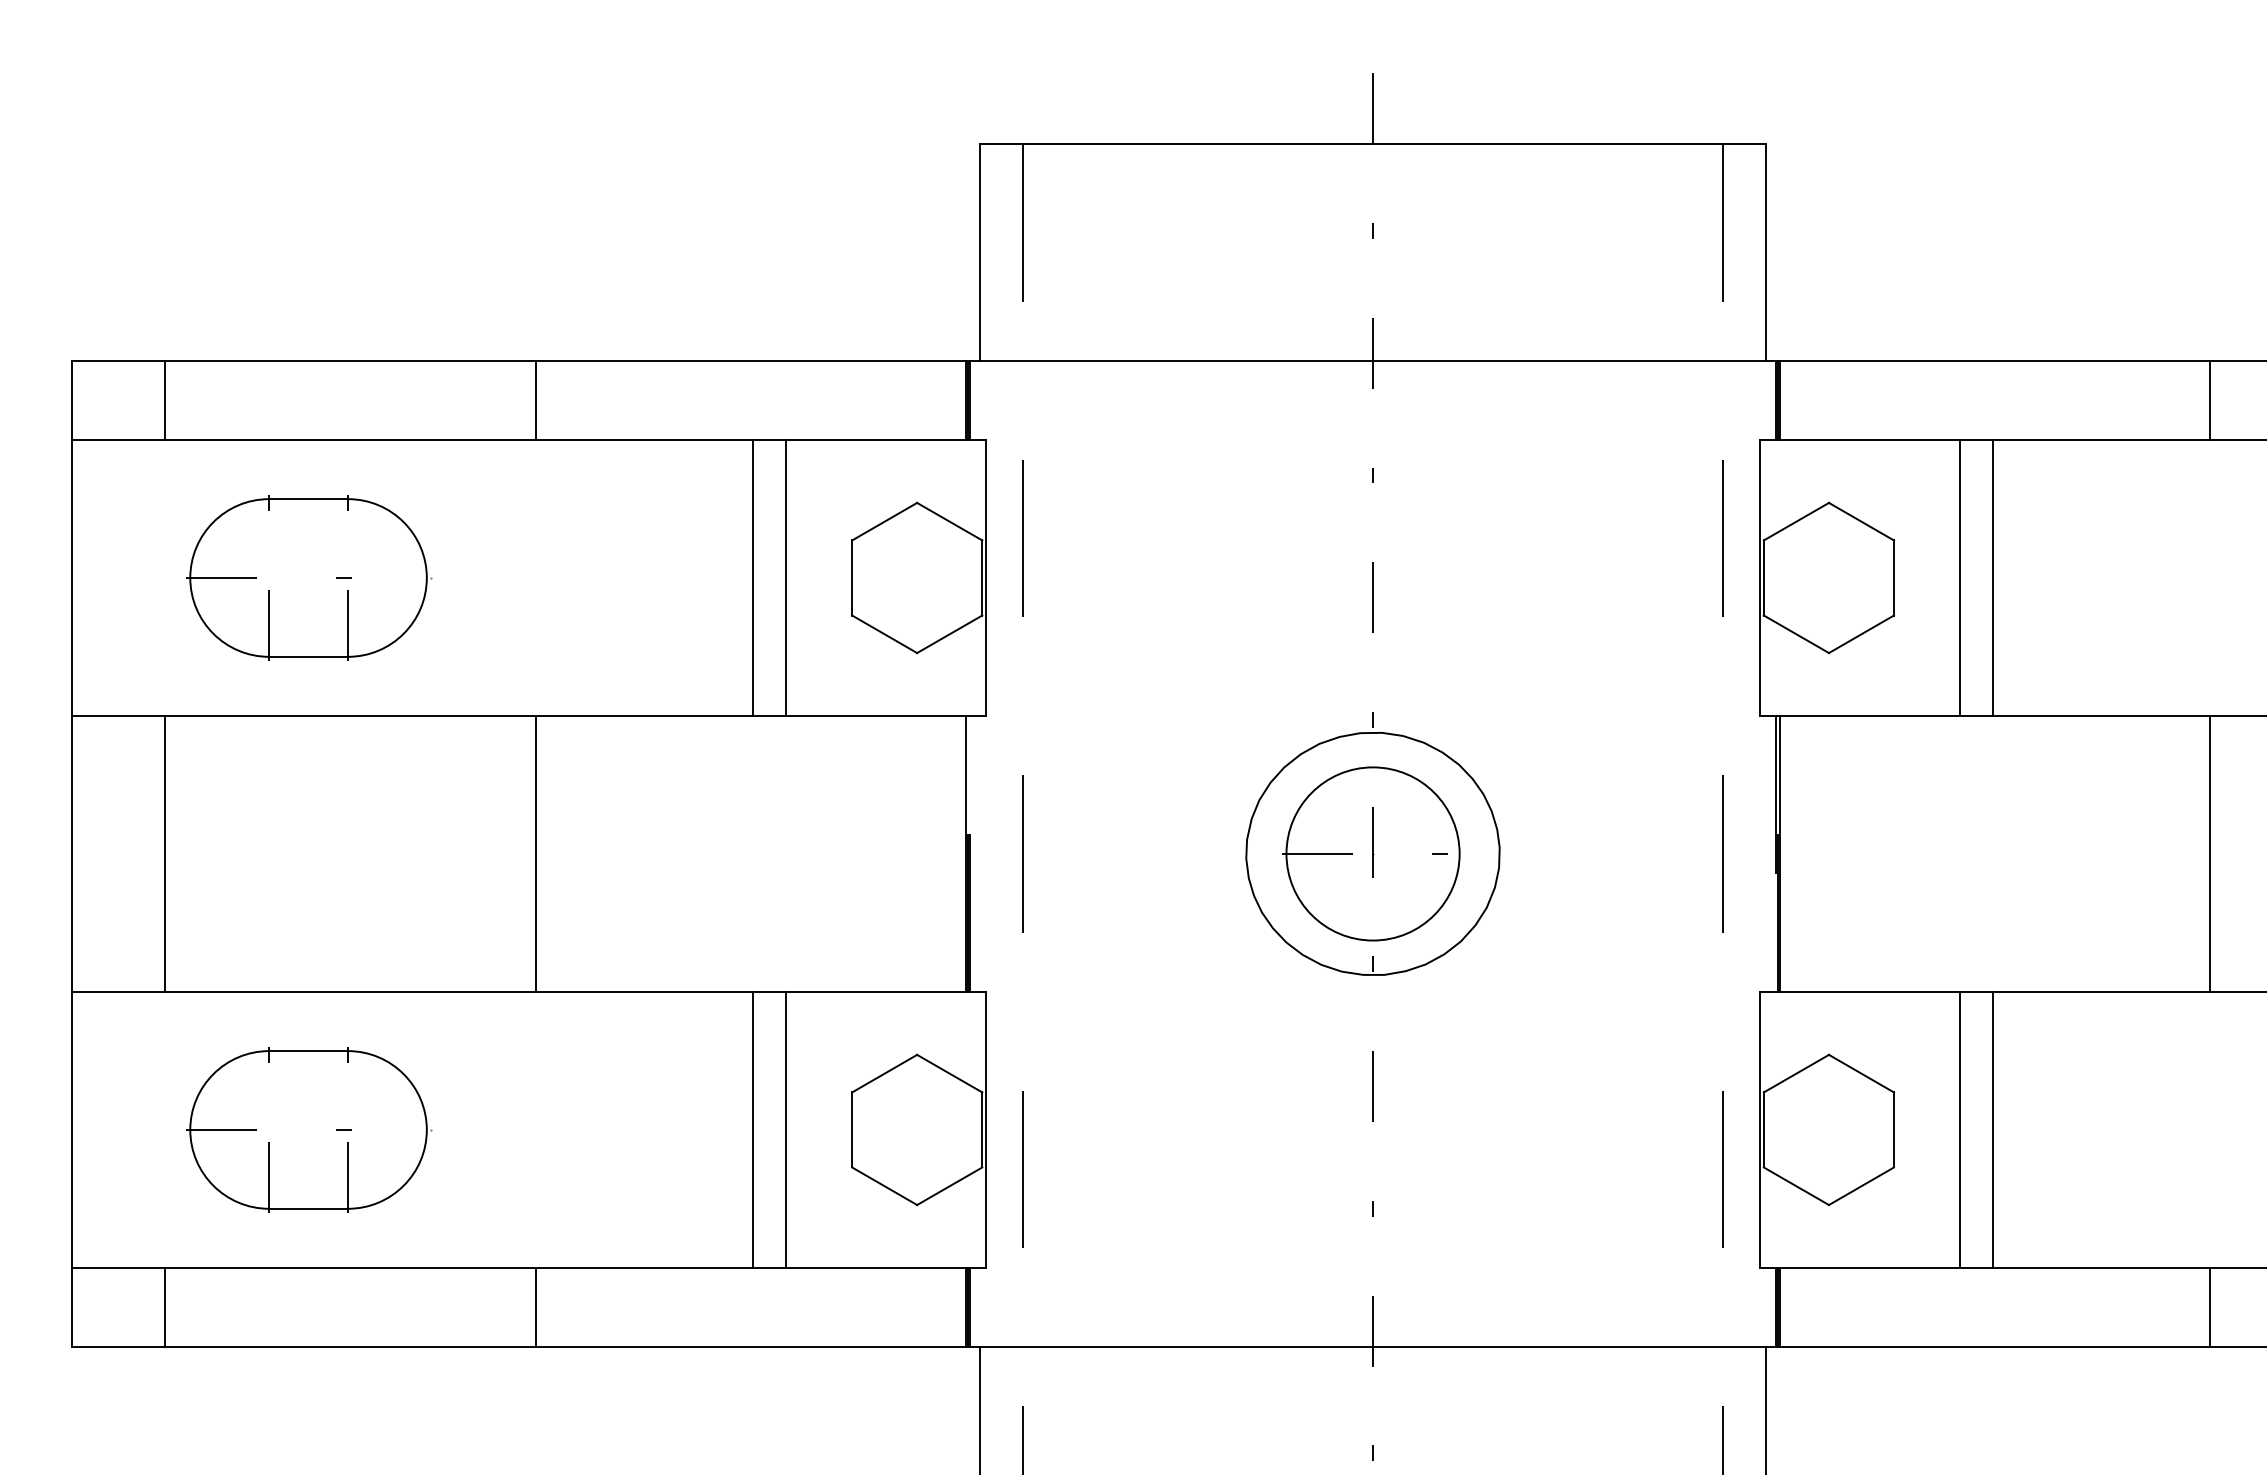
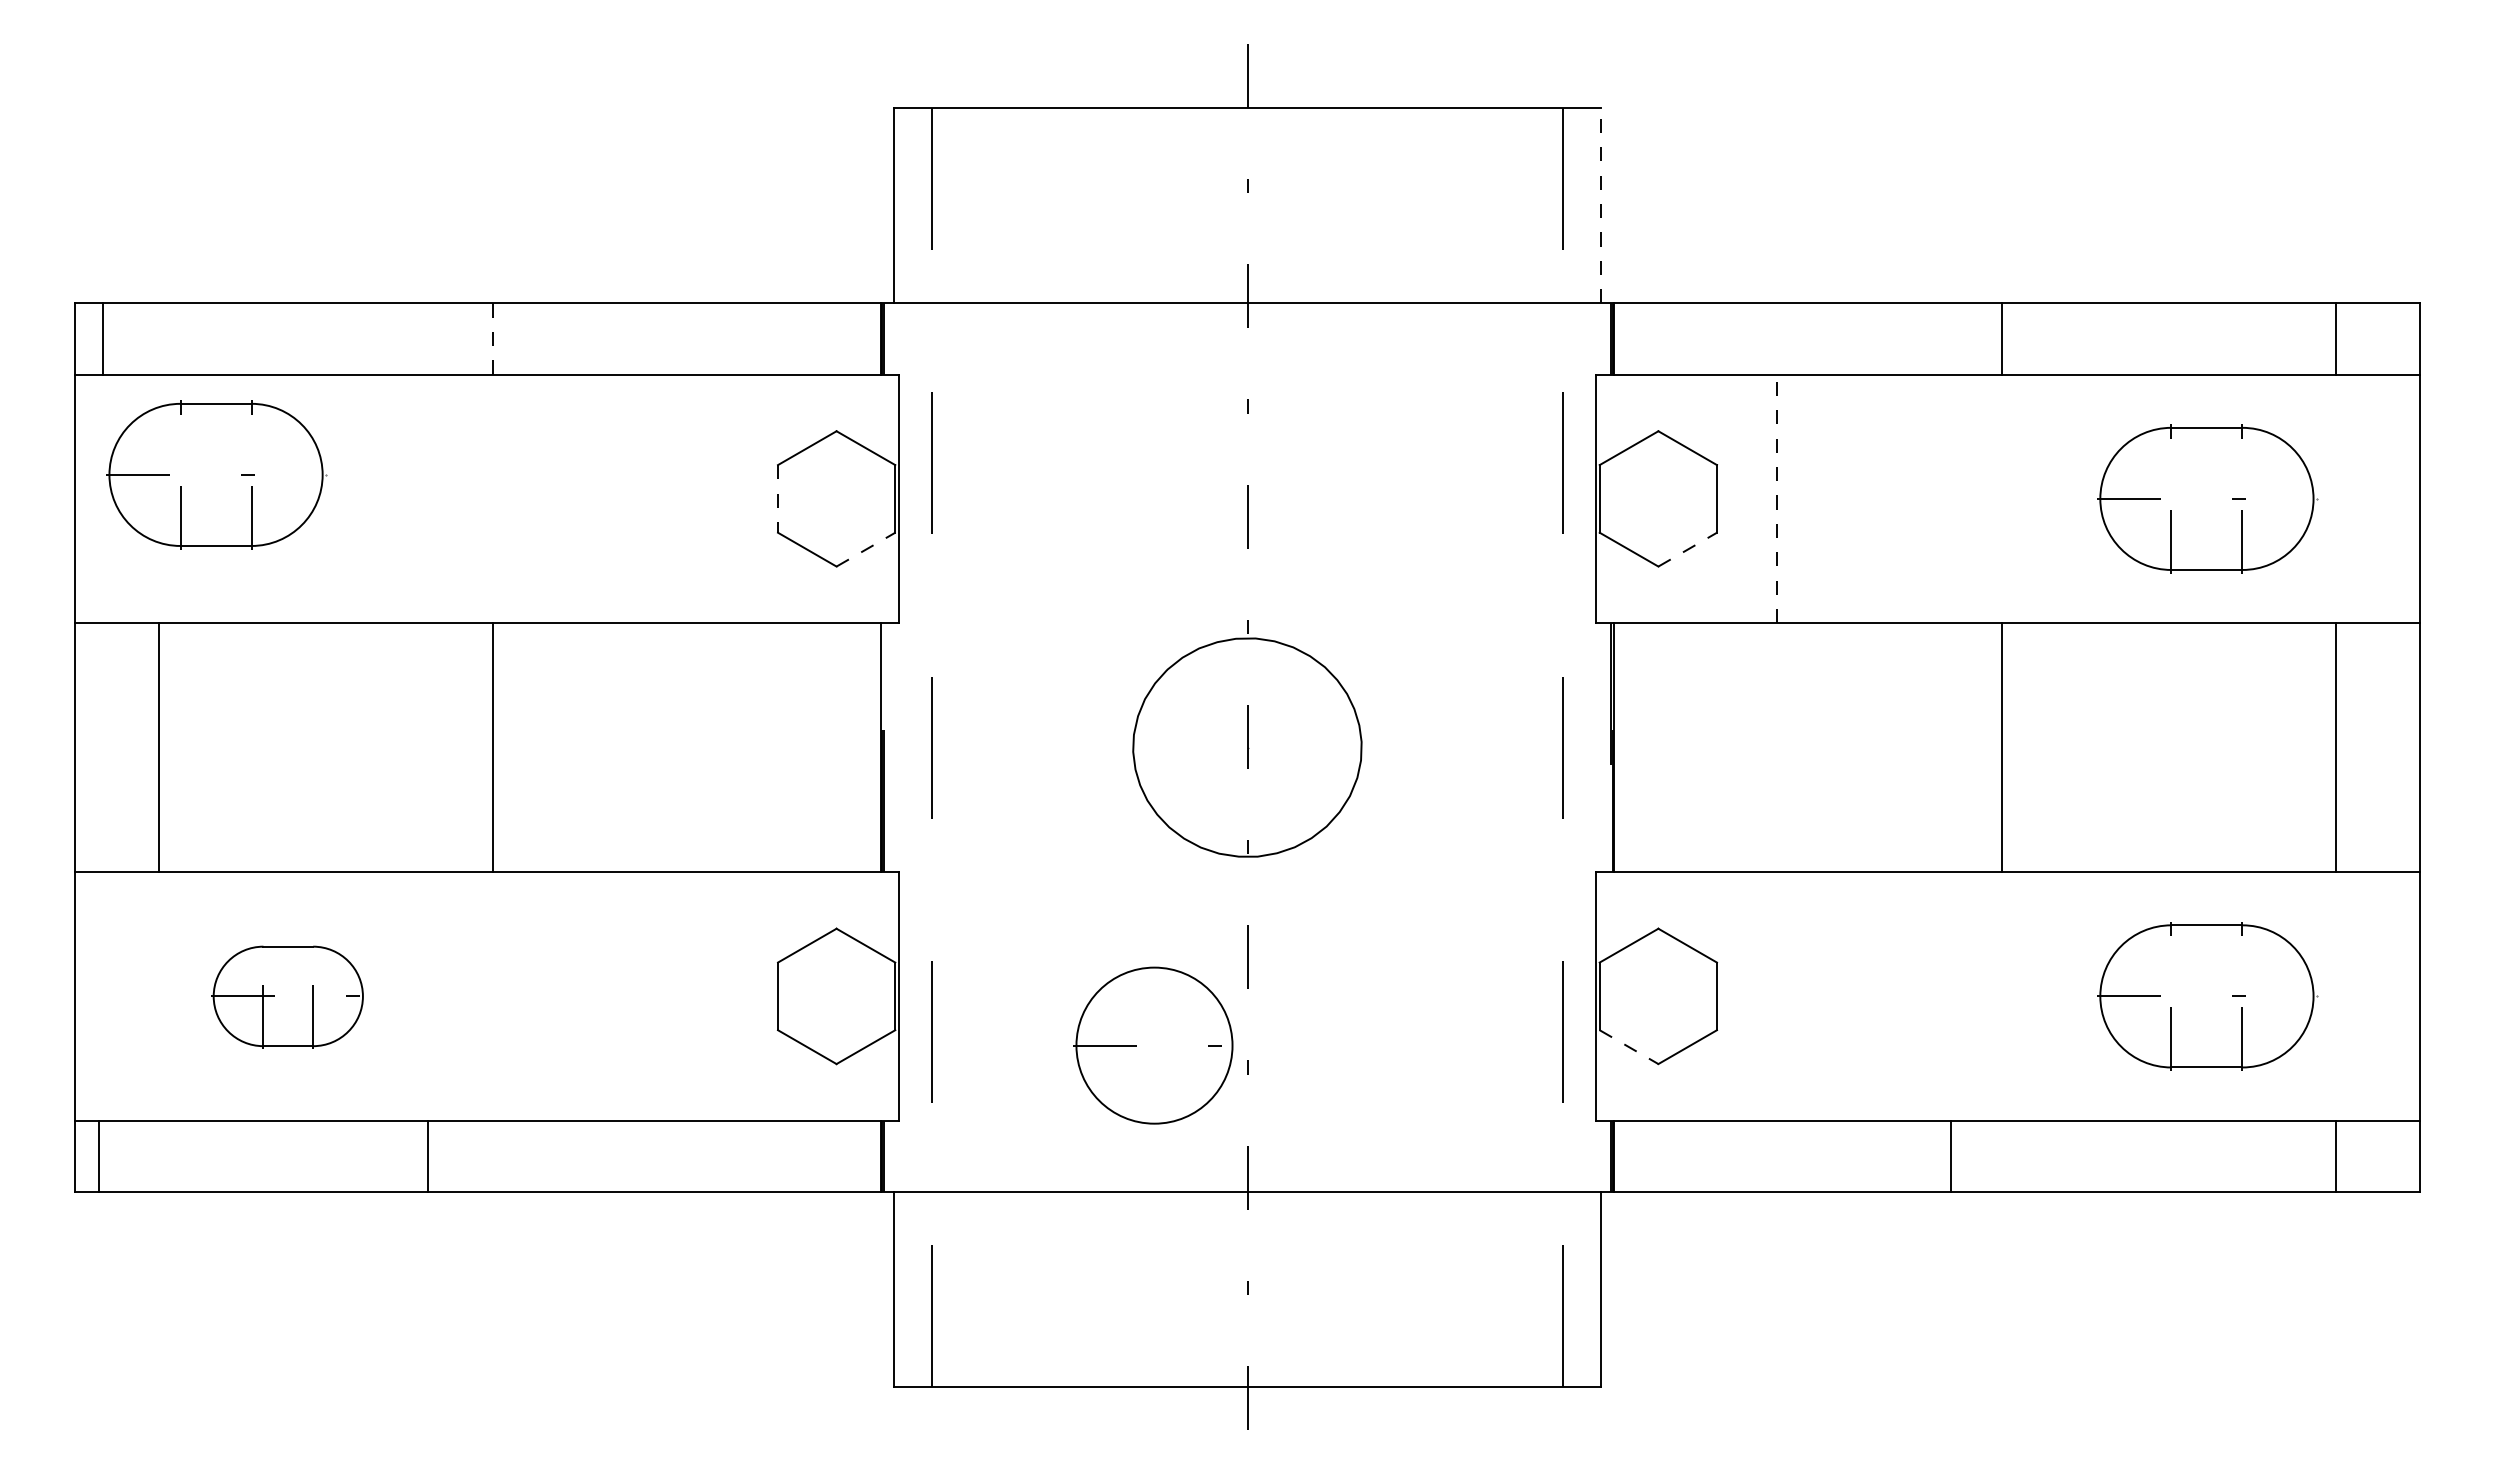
line: (1765, 252) -> (1601, 205), solid -> dashed
line: (164, 400) -> (102, 338), moved
line: (536, 401) -> (493, 339), solid -> dashed
part: (309, 577) -> (216, 474), moved
line: (753, 577) -> (689, 498), removed
line: (786, 577) -> (718, 498), removed
line: (852, 577) -> (778, 498), solid -> dashed
line: (1959, 577) -> (1776, 498), solid -> dashed
line: (1992, 577) -> (1805, 498), removed
line: (949, 634) -> (865, 549), solid -> dashed
line: (1861, 634) -> (1687, 549), solid -> dashed
part: (1371, 853) -> (1153, 1045), moved
part: (309, 1130) -> (288, 996), size x0.7
line: (753, 1130) -> (689, 996), removed
line: (786, 1130) -> (718, 996), removed
line: (1959, 1130) -> (1776, 996), removed
line: (1992, 1130) -> (1805, 996), removed
line: (1796, 1186) -> (1629, 1047), solid -> dashed
line: (164, 1306) -> (98, 1155), moved
line: (536, 1306) -> (428, 1155), moved
line: (2209, 1306) -> (1950, 1155), moved

